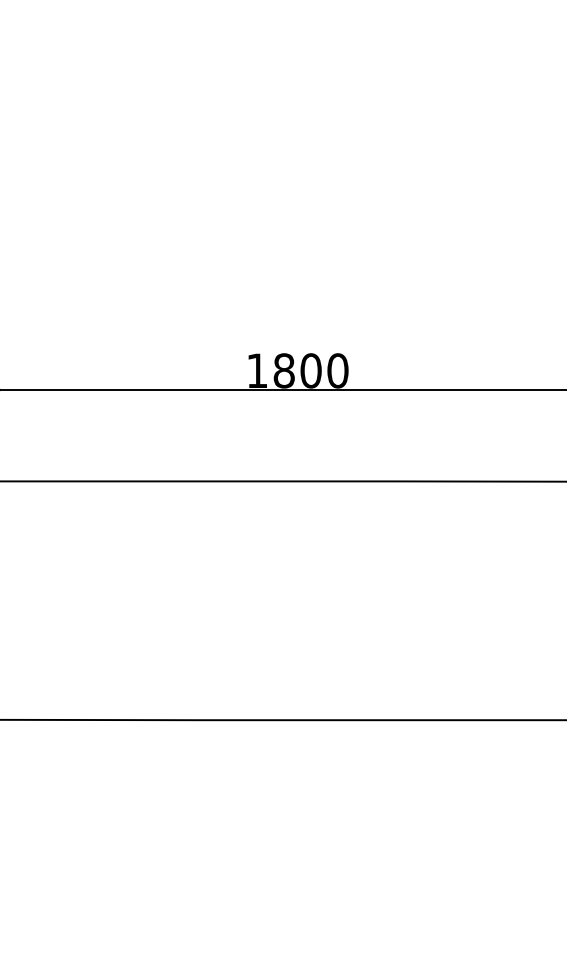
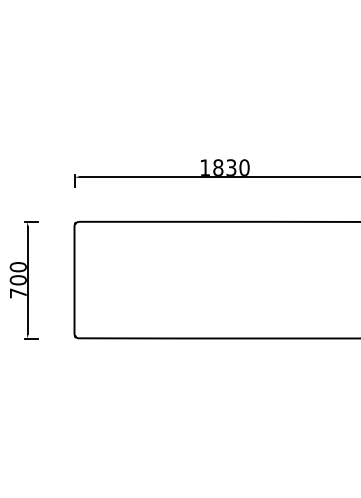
text: (311, 370) -> (231, 167), 1800 -> 1830

